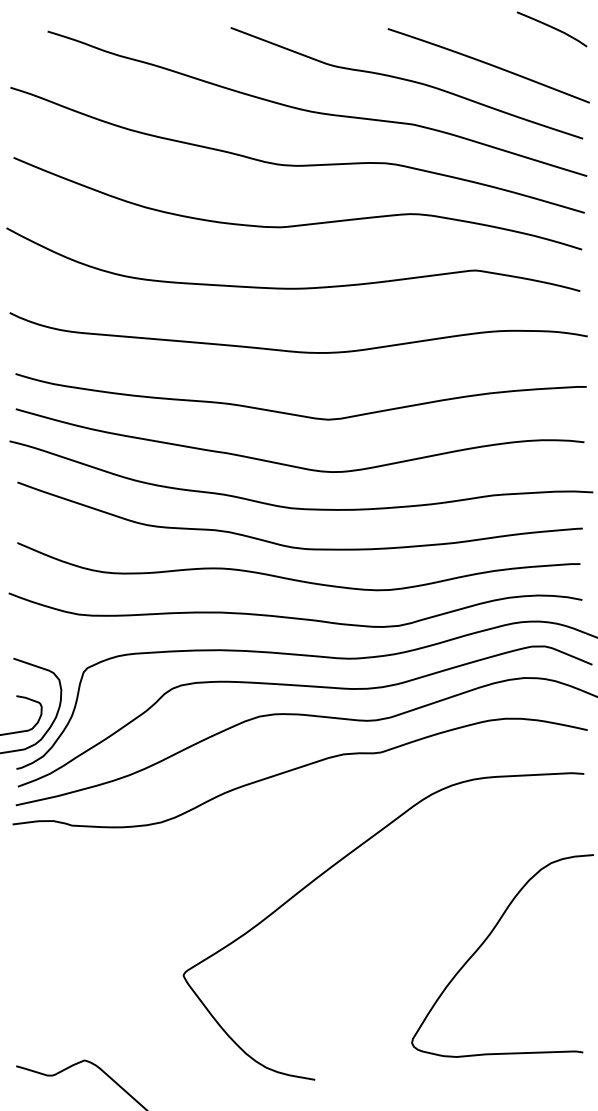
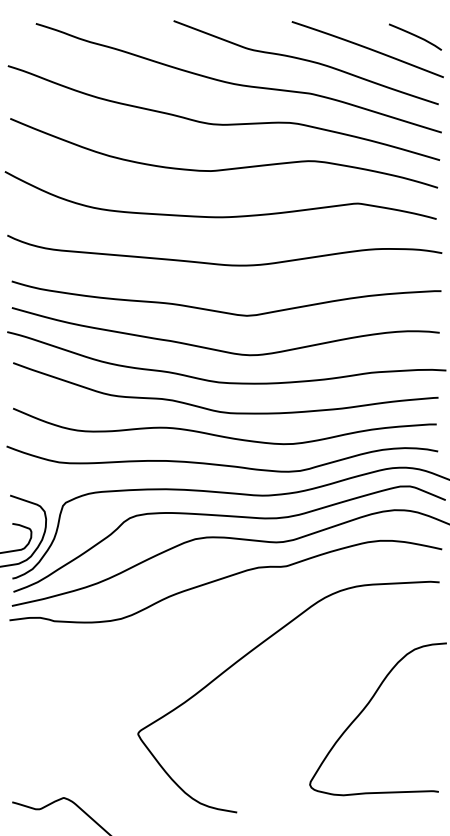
curve: (552, 28) -> (415, 36), moved

